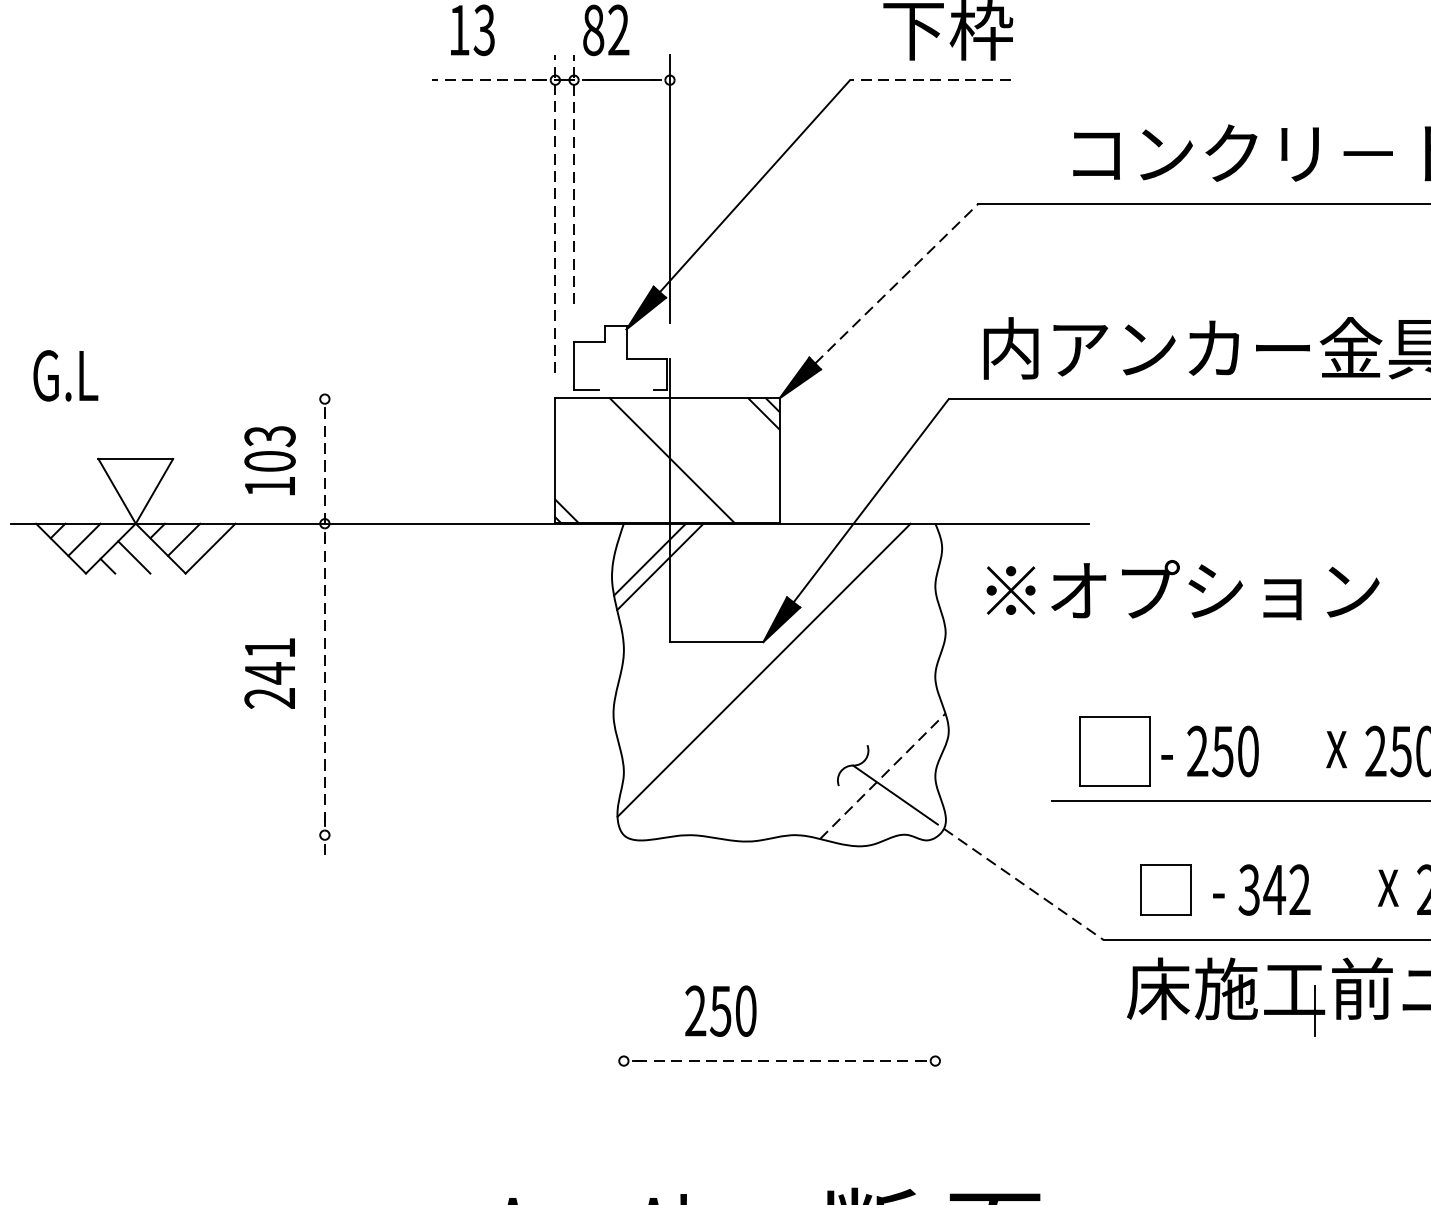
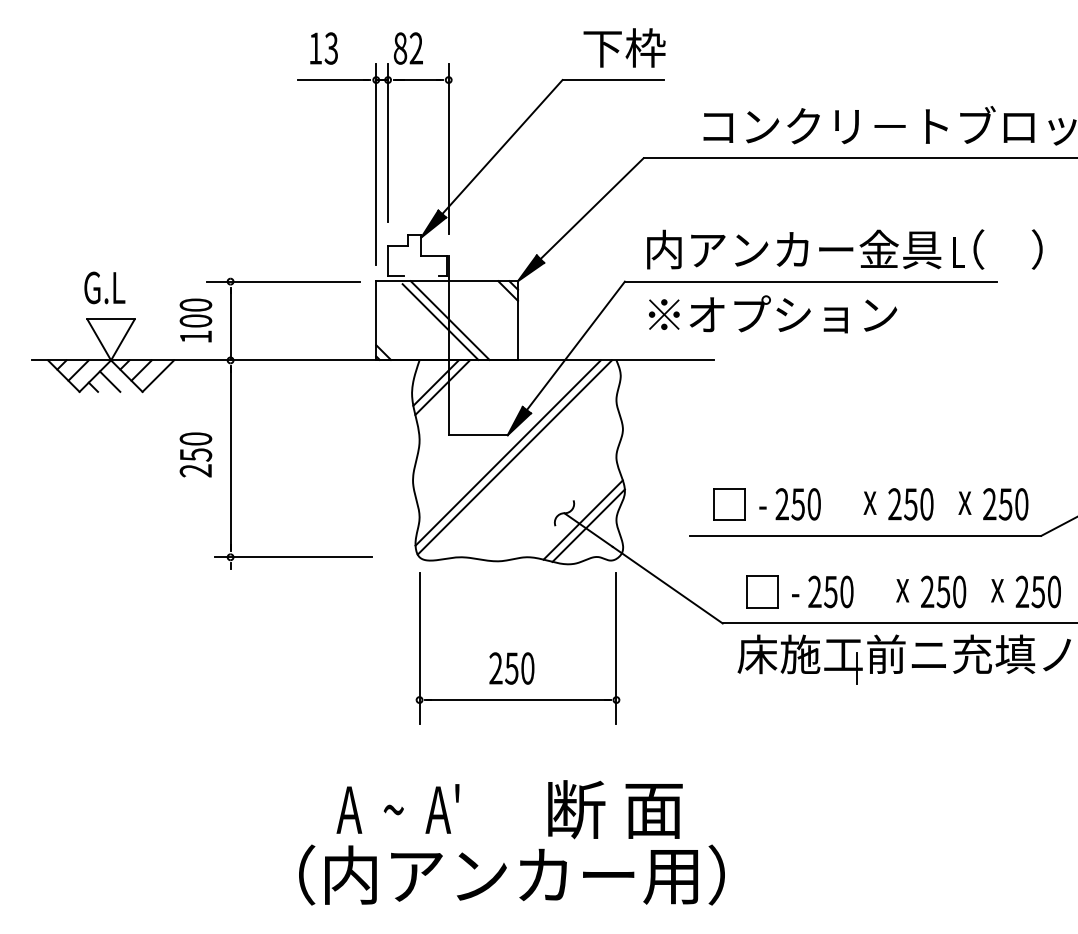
line: (486, 80) -> (332, 80), dashed -> solid
line: (930, 80) -> (613, 80), dashed -> solid
line: (574, 180) -> (388, 143), dashed -> solid
line: (555, 213) -> (376, 164), dashed -> solid
line: (897, 283) -> (592, 208), dashed -> solid
text: (65, 375) -> (104, 287), moved
line: (408, 398) -> (283, 281), added
text: (269, 435) -> (195, 304), 103 -> 100
line: (656, 462) -> (440, 321), added
line: (324, 466) -> (230, 324), dashed -> solid
text: (1183, 590) -> (773, 314), moved
text: (269, 661) -> (195, 447), 241 -> 250
line: (774, 677) -> (514, 457), added
line: (324, 678) -> (230, 458), dashed -> solid
part: (1114, 751) -> (729, 504), size x0.71
line: (883, 775) -> (583, 519), dashed -> solid
line: (891, 784) -> (588, 525), added
line: (424, 835) -> (293, 557), added
line: (1016, 879) -> (667, 585), dashed -> solid
text: (1273, 889) -> (830, 591), 342 -> 250
line: (623, 979) -> (419, 648), added
line: (935, 979) -> (616, 648), added
text: (720, 1011) -> (511, 668), moved
line: (780, 1061) -> (518, 700), dashed -> solid

